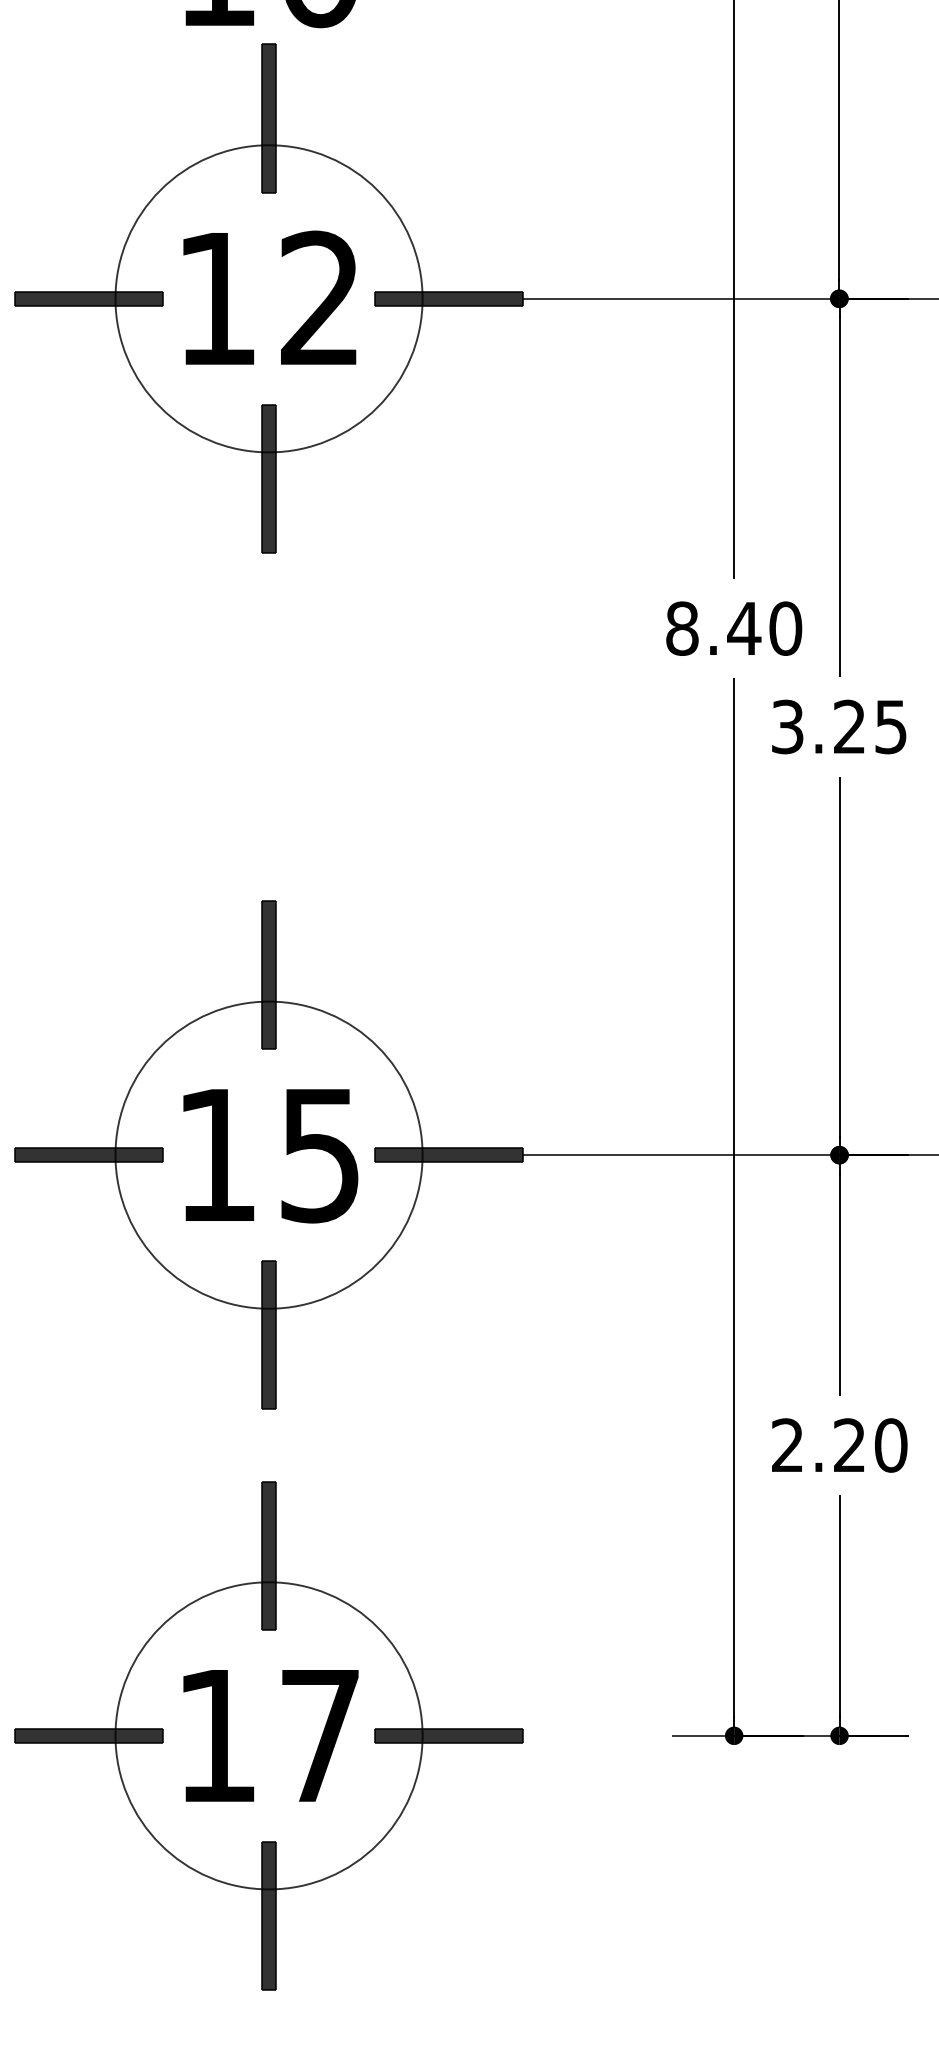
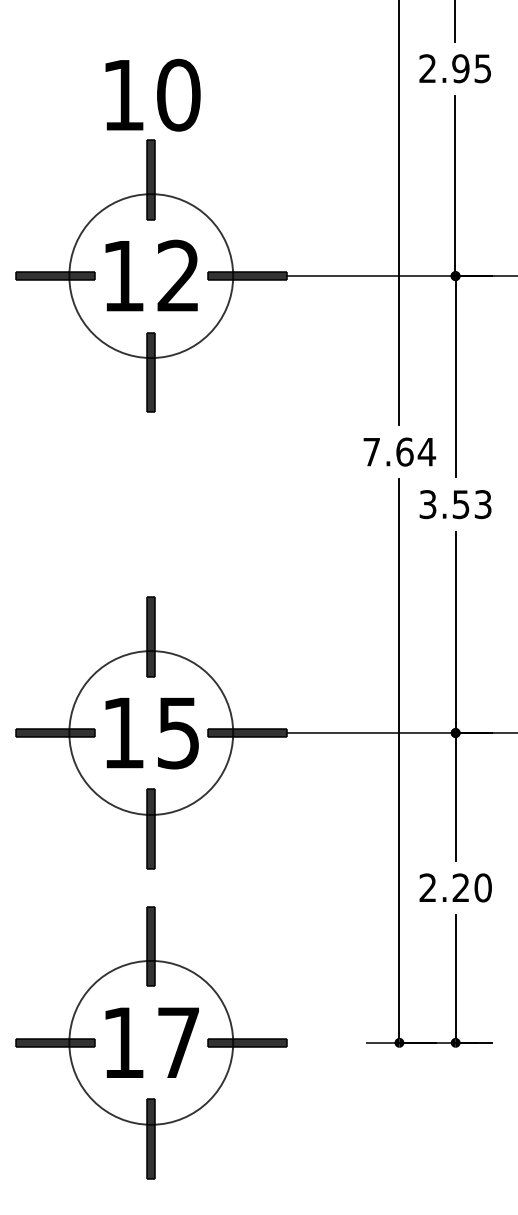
text: (734, 627) -> (399, 451), 8.40 -> 7.64
text: (869, 726) -> (471, 504), 3.25 -> 3.53

